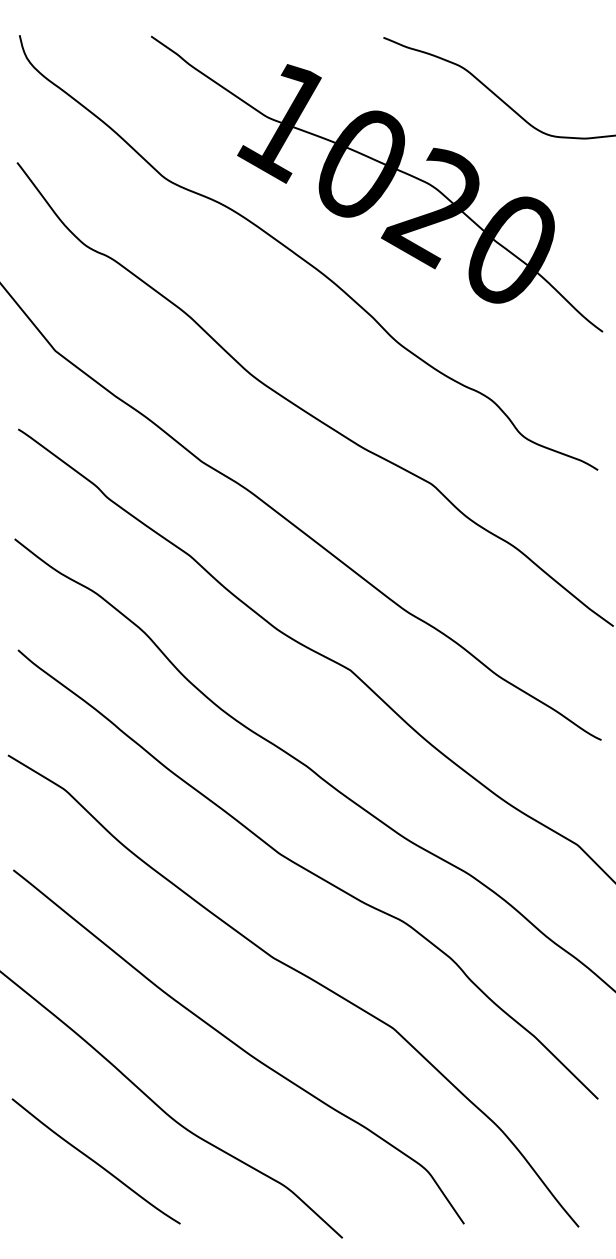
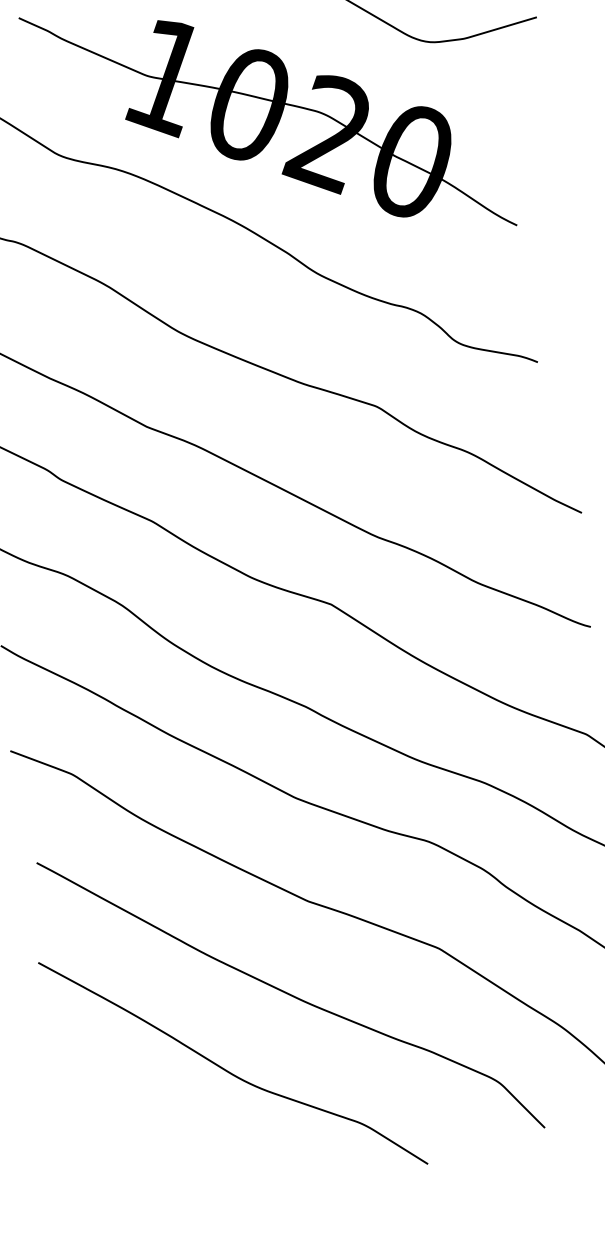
curve: (95, 1161) -> (171, 1134), removed

